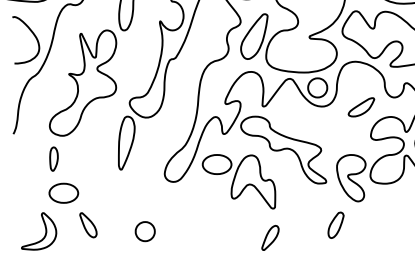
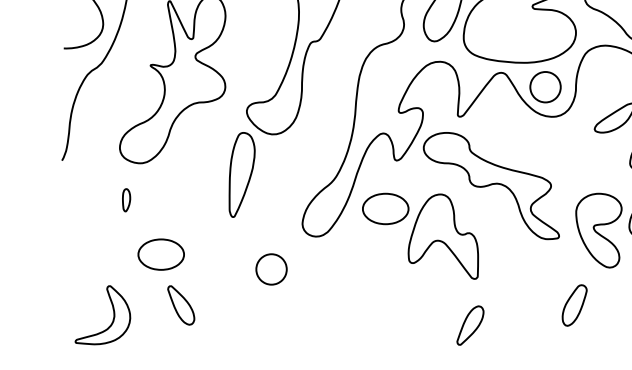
part: (53, 158) -> (125, 199), size x0.6
part: (63, 192) -> (160, 253), moved
part: (144, 231) -> (270, 269), moved

